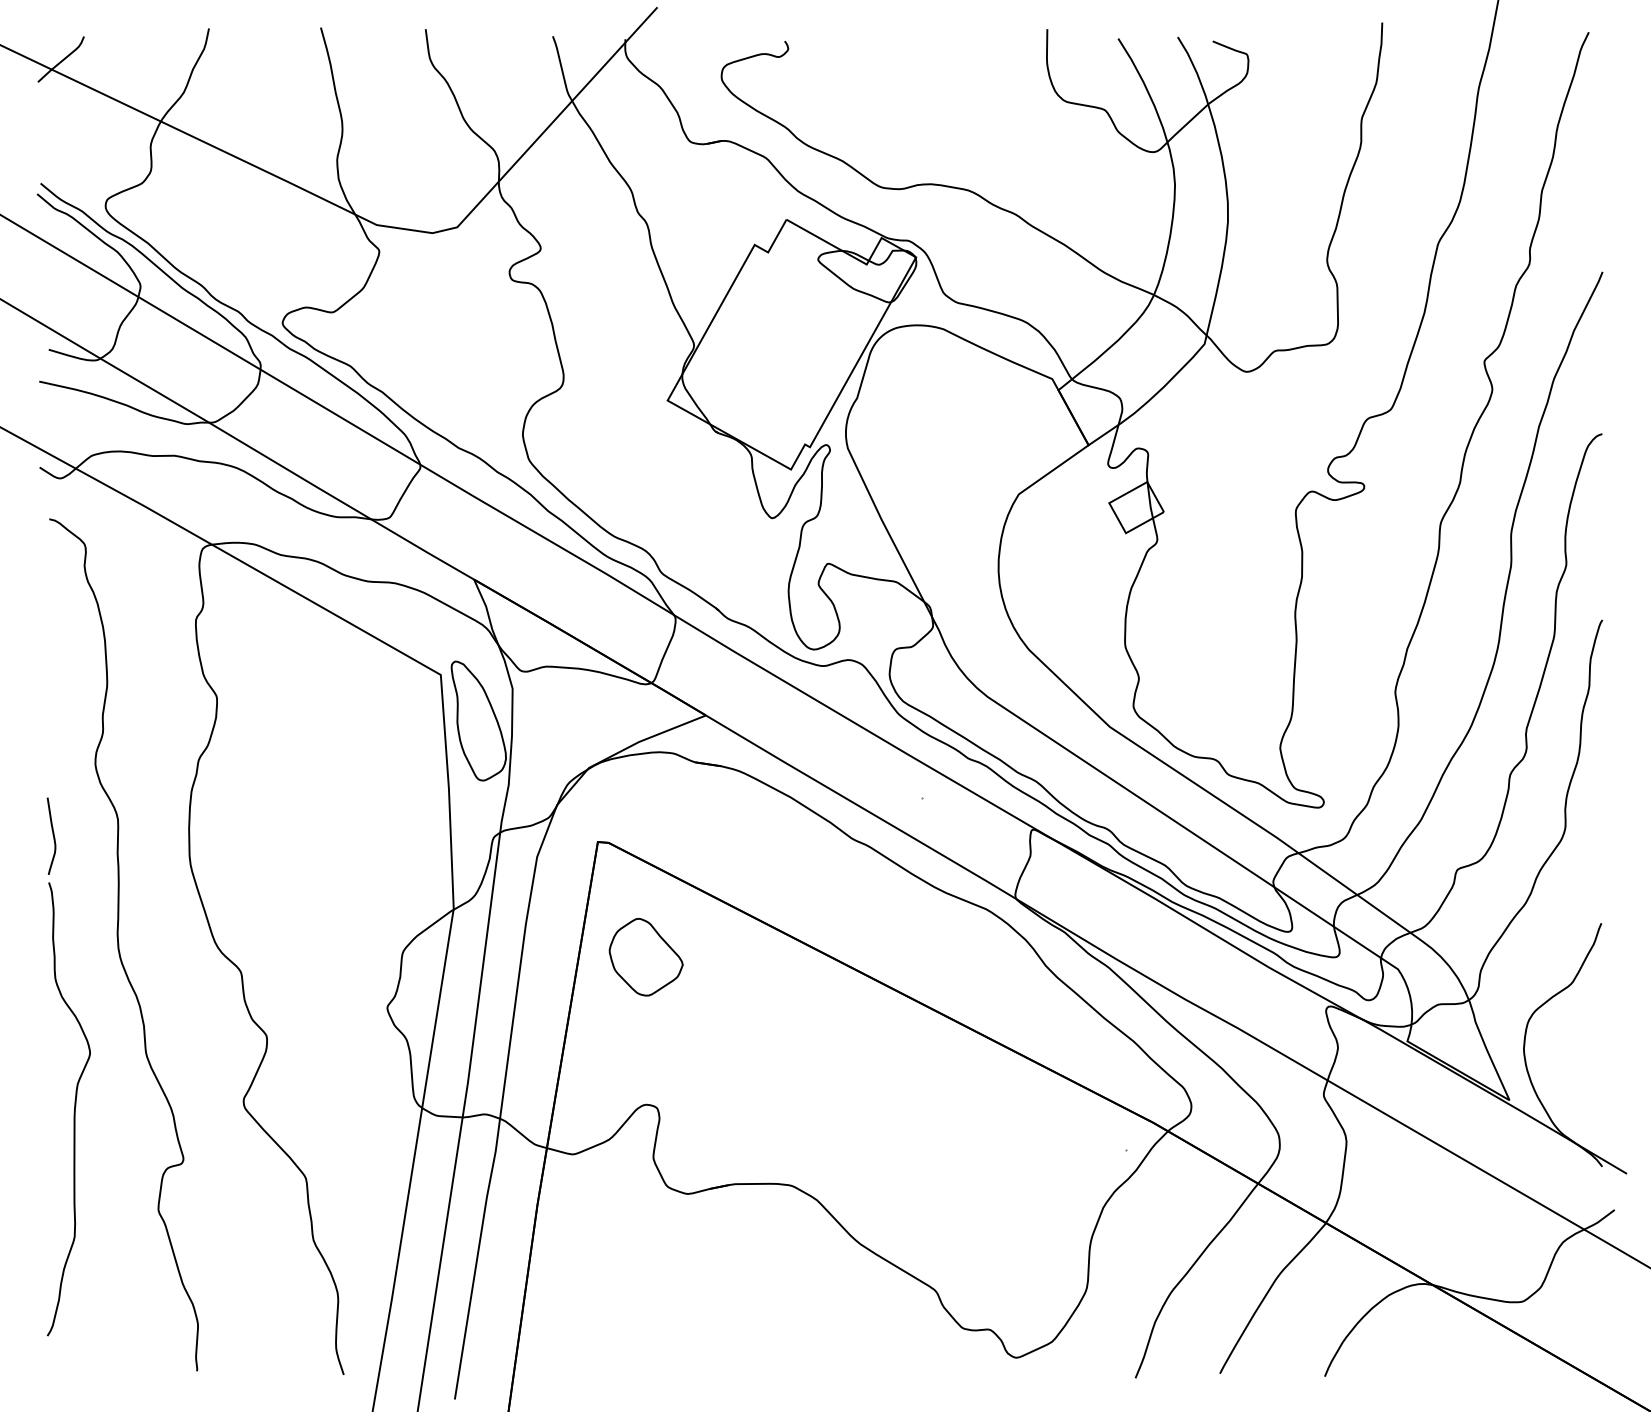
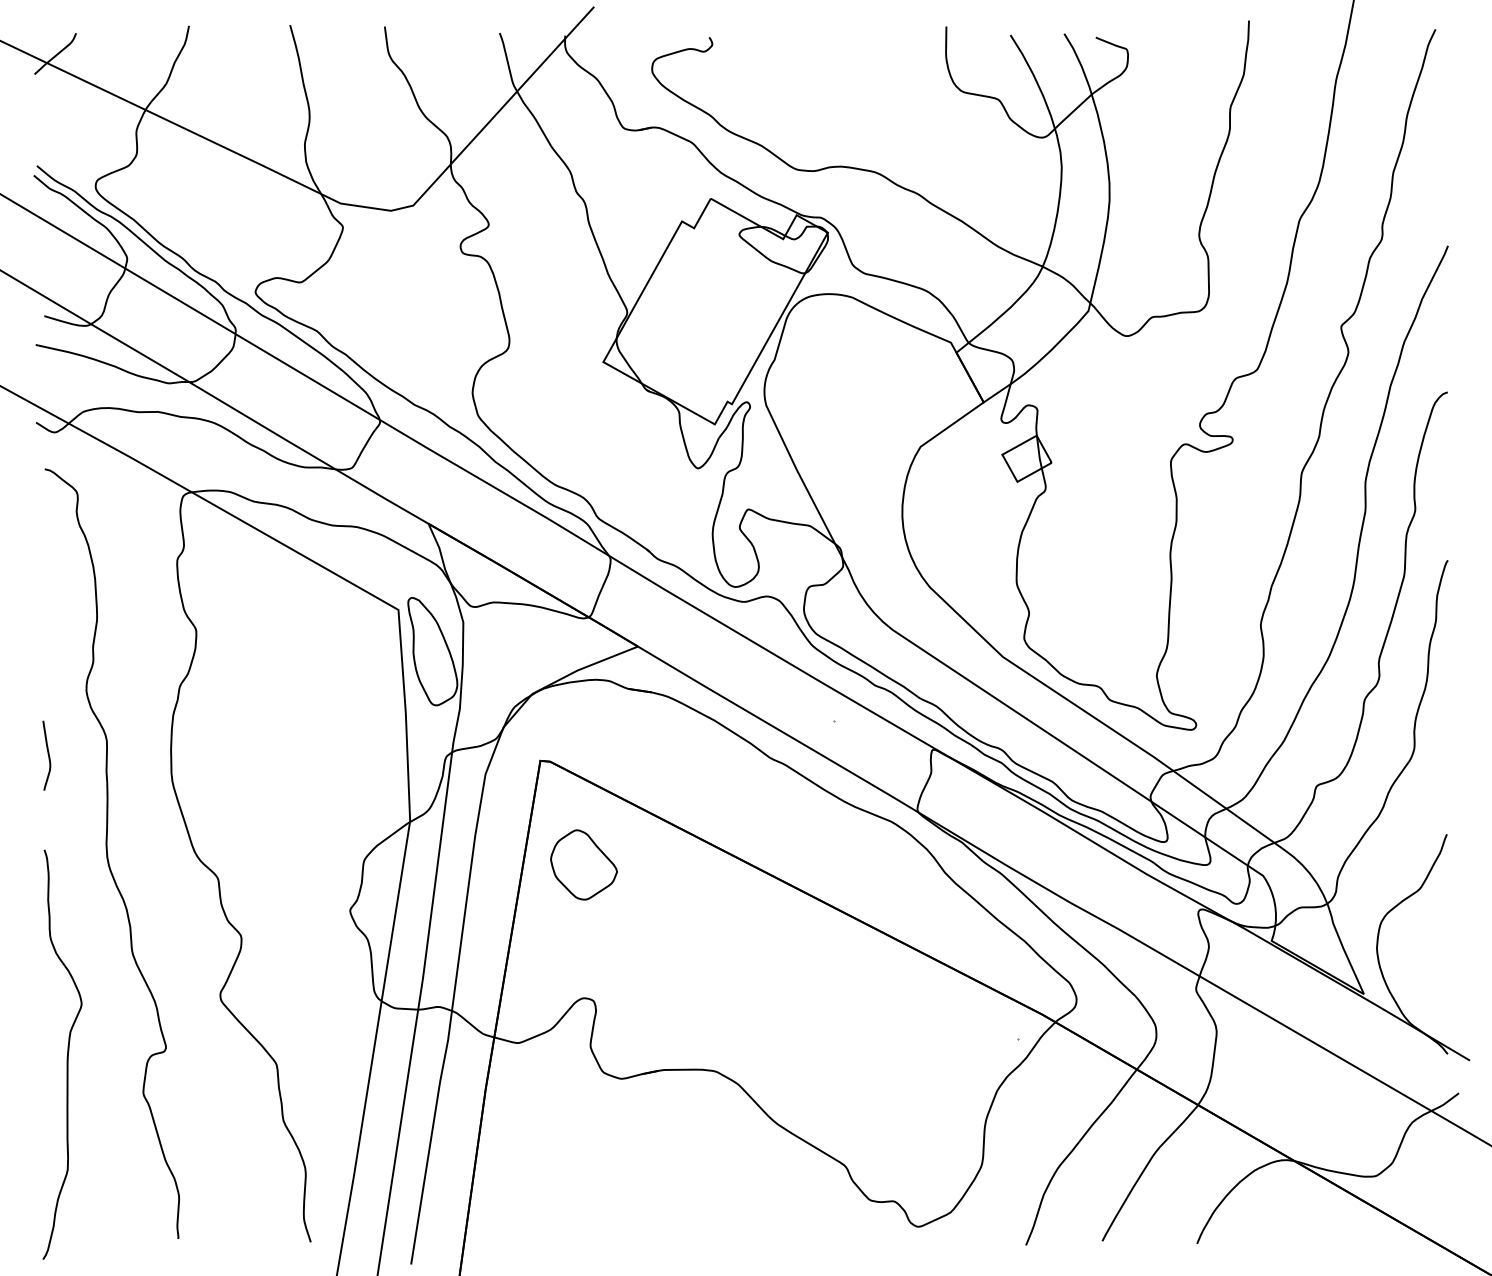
curve: (73, 1111) -> (66, 1056), moved

